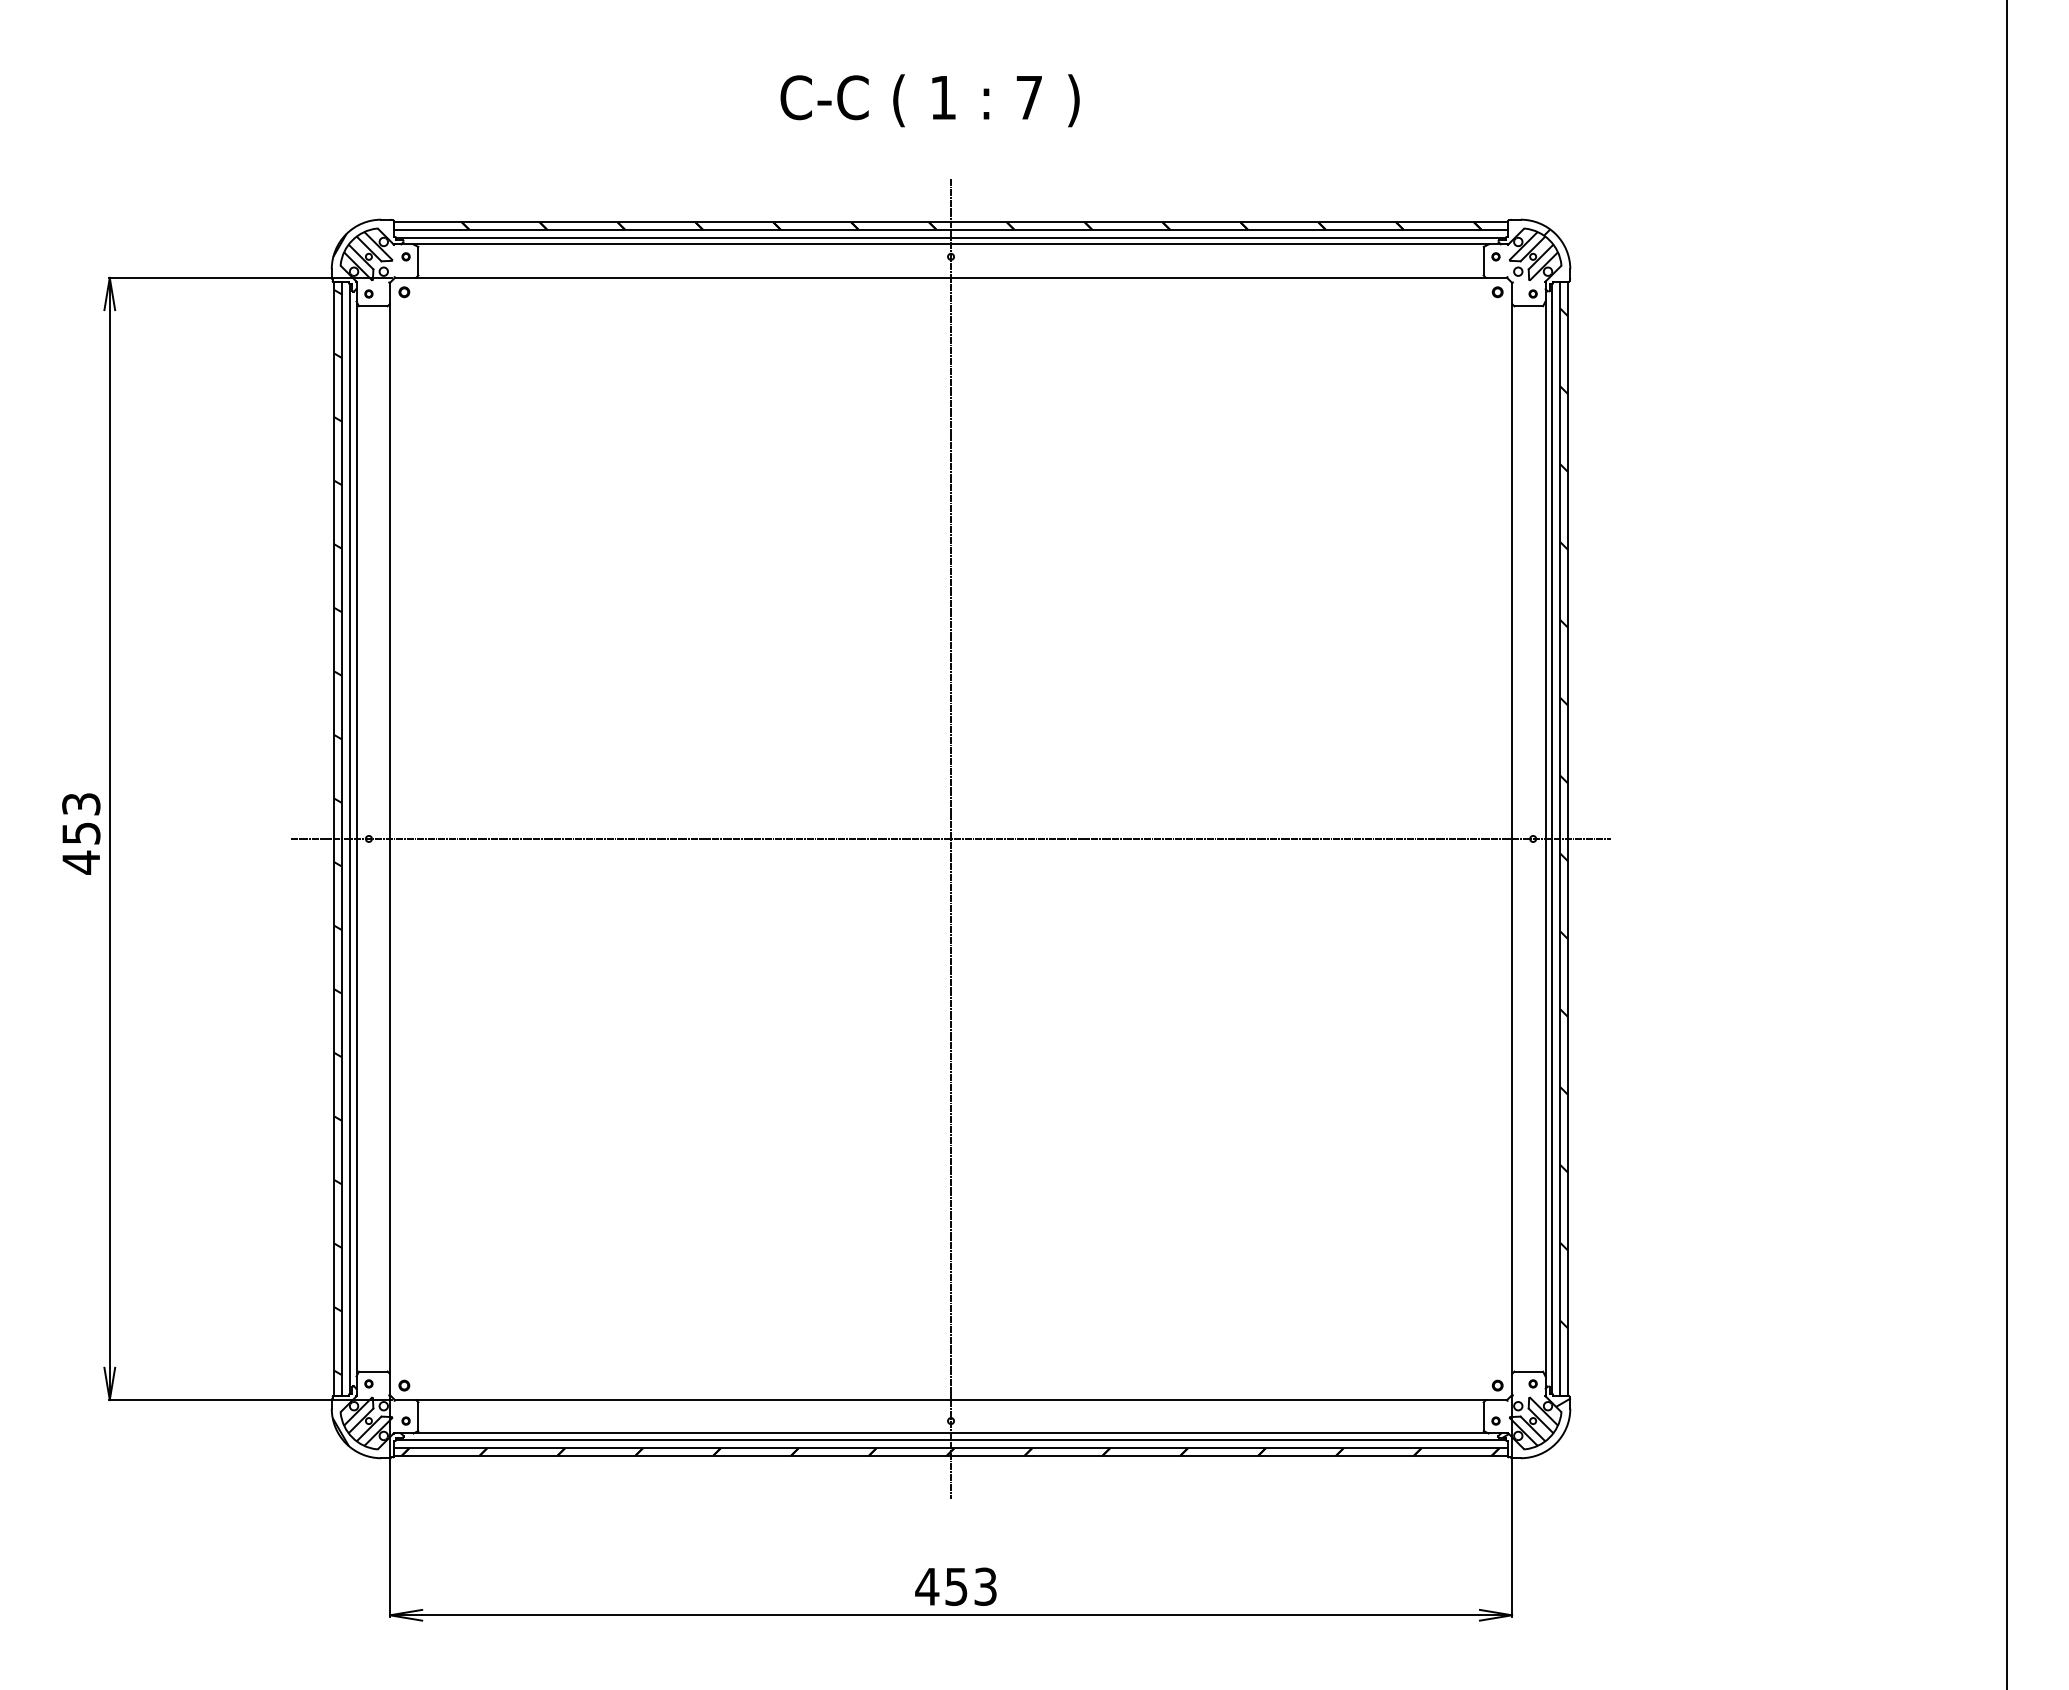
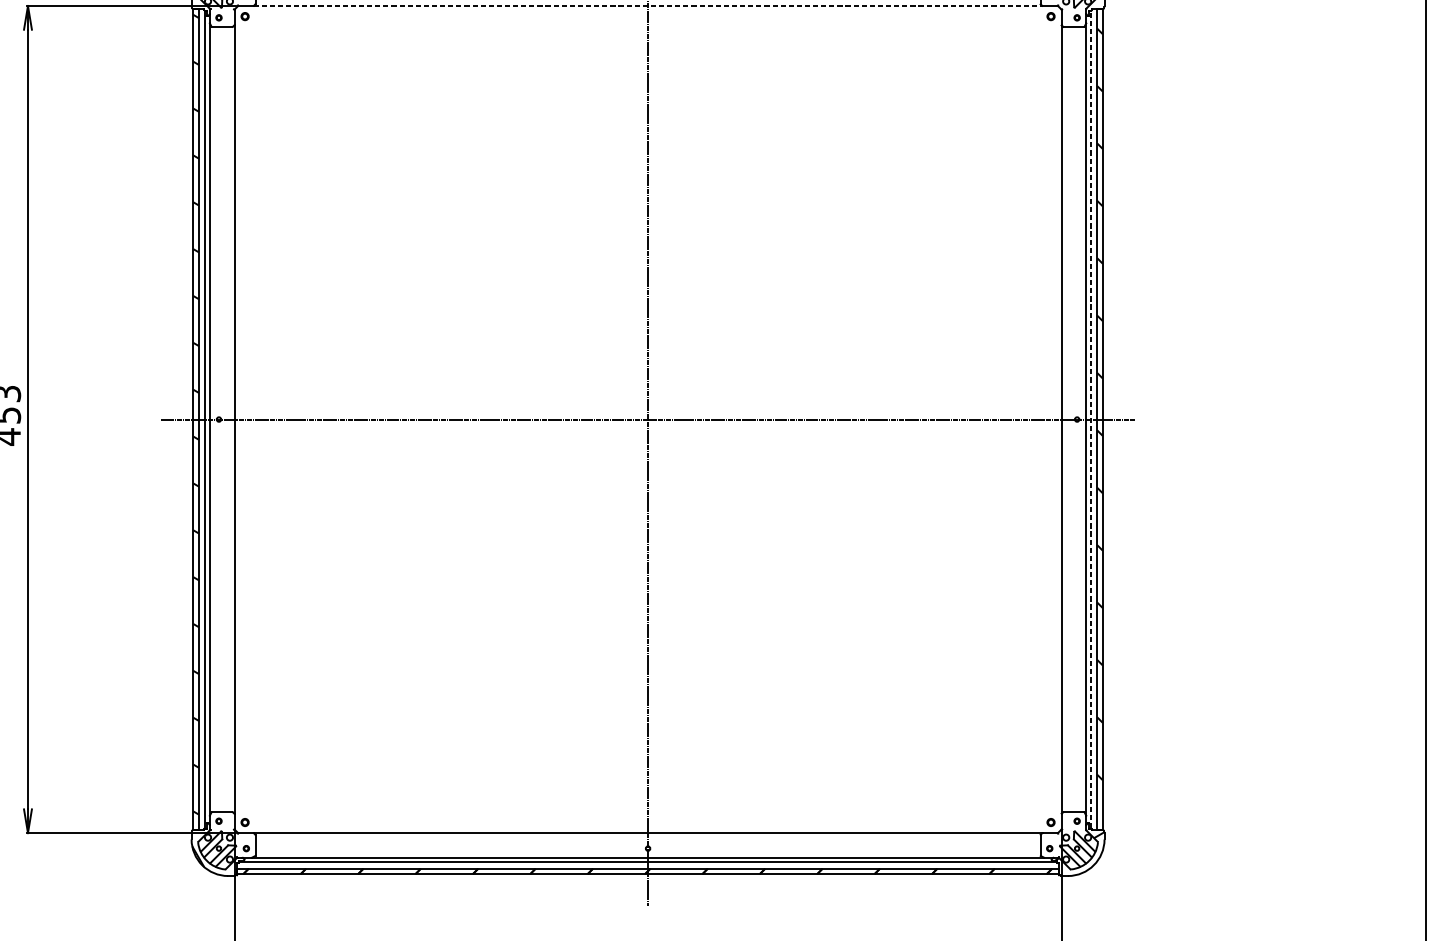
line: (951, 277) -> (648, 5), solid -> dashed
line: (1551, 838) -> (1090, 419), solid -> dashed

